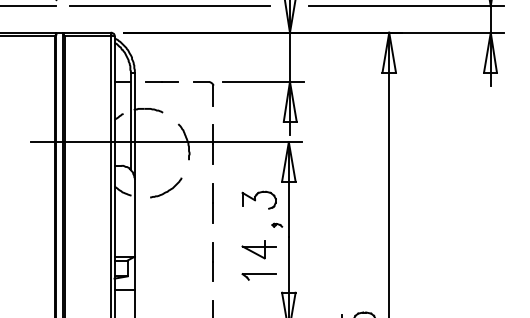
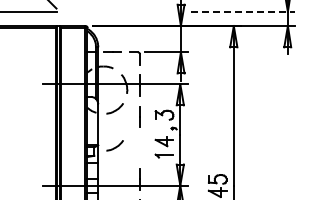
line: (169, 5) -> (116, 11), removed
line: (405, 5) -> (242, 11), solid -> dashed
curve: (167, 258) -> (115, 146), added
line: (212, 262) -> (139, 148), removed

